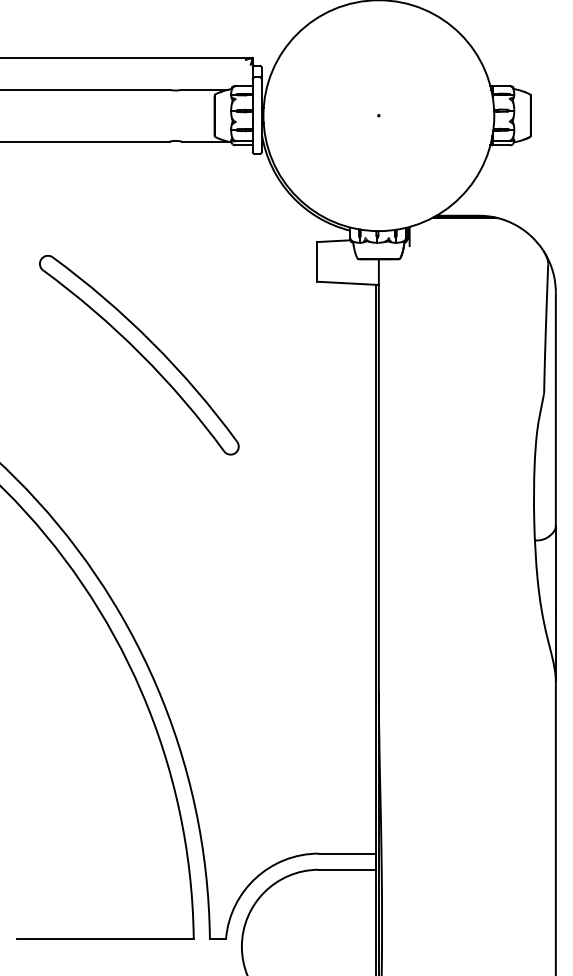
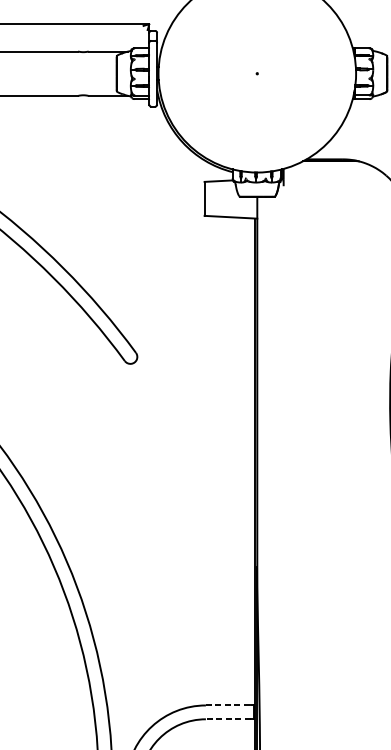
line: (345, 853) -> (228, 705), solid -> dashed
line: (344, 869) -> (227, 719), solid -> dashed

